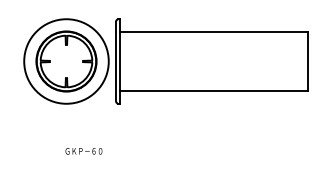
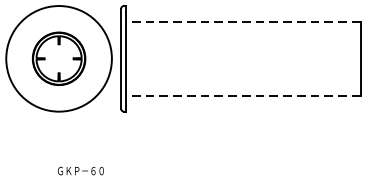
line: (213, 31) -> (242, 21), solid -> dashed
part: (66, 61) -> (59, 58), size x0.7
line: (213, 91) -> (242, 96), solid -> dashed

